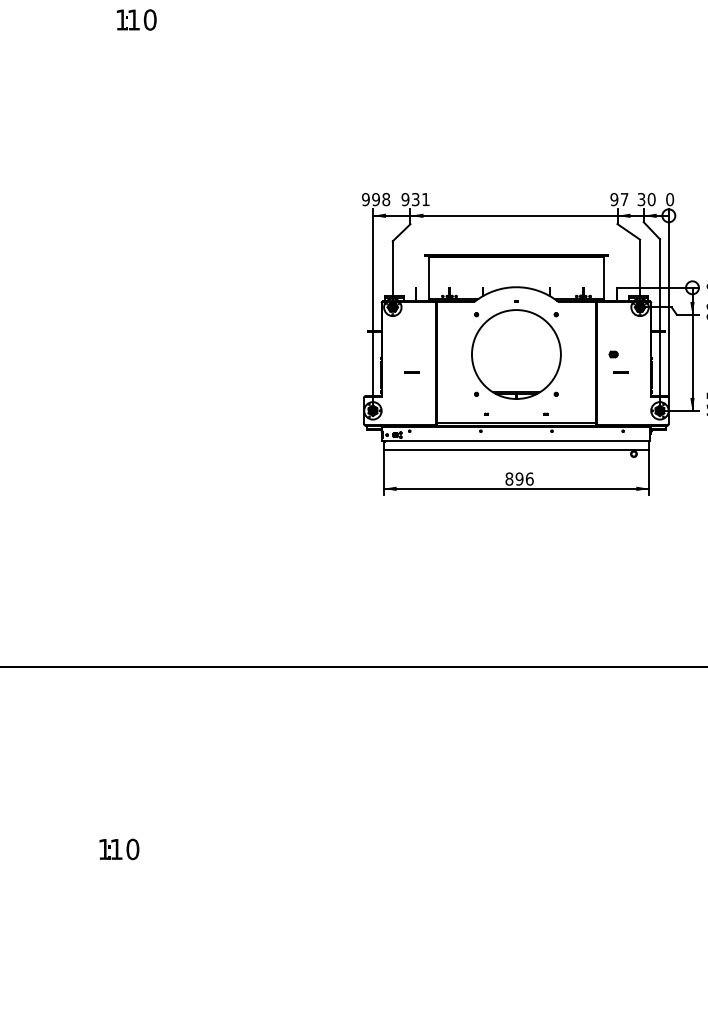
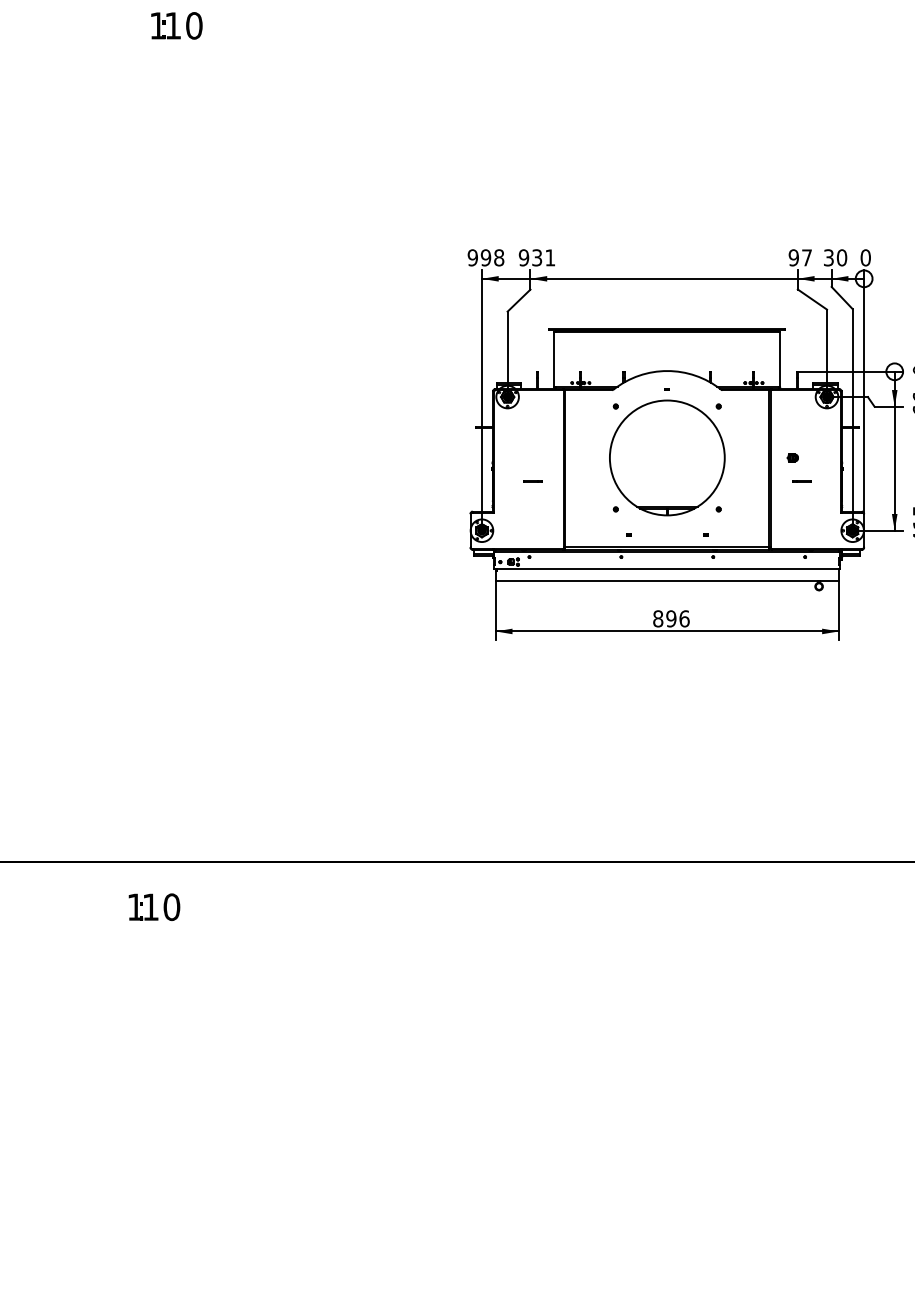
text: (119, 848) -> (154, 906), moved

